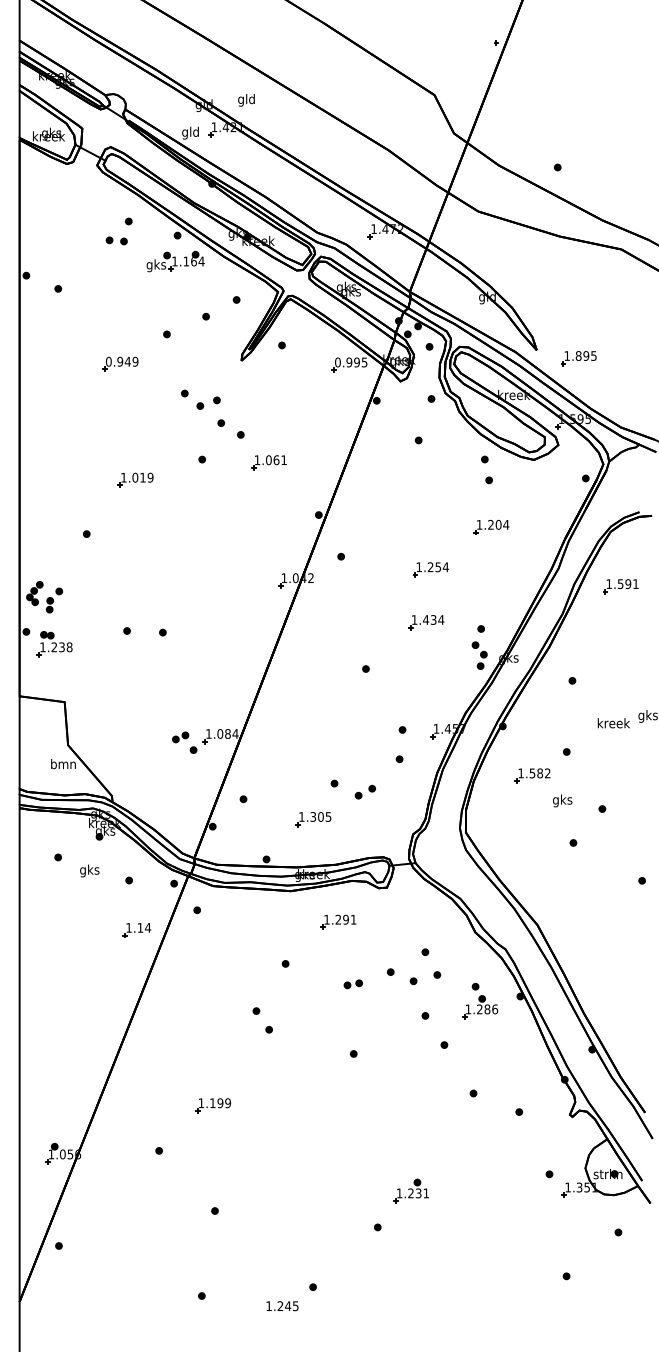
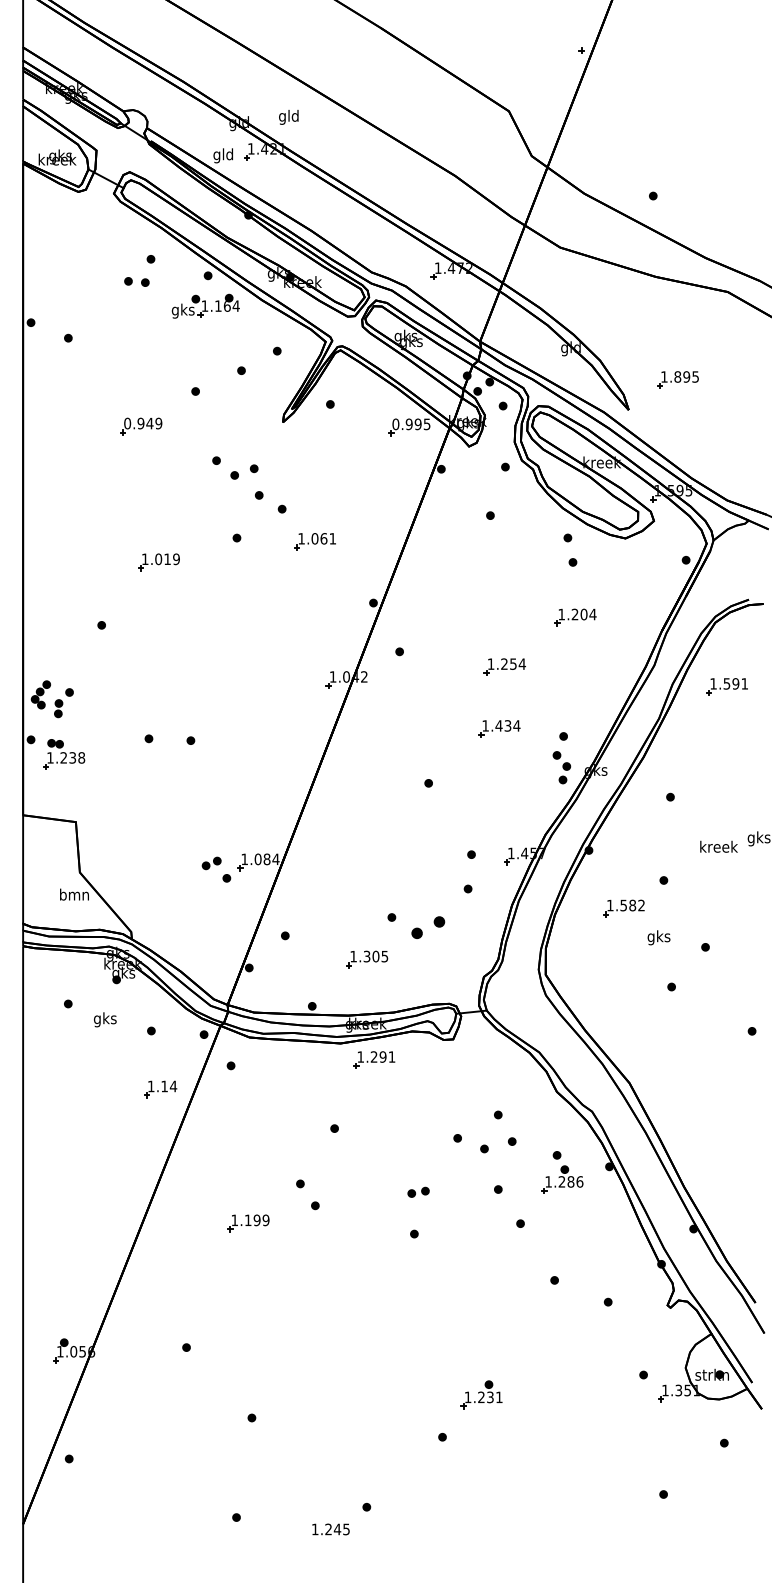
part: (578, 358) -> (677, 379), moved
part: (364, 791) -> (426, 926), size x1.4
part: (338, 921) -> (374, 1059), moved
part: (352, 984) -> (417, 1192), moved
part: (212, 1105) -> (247, 1223), moved

